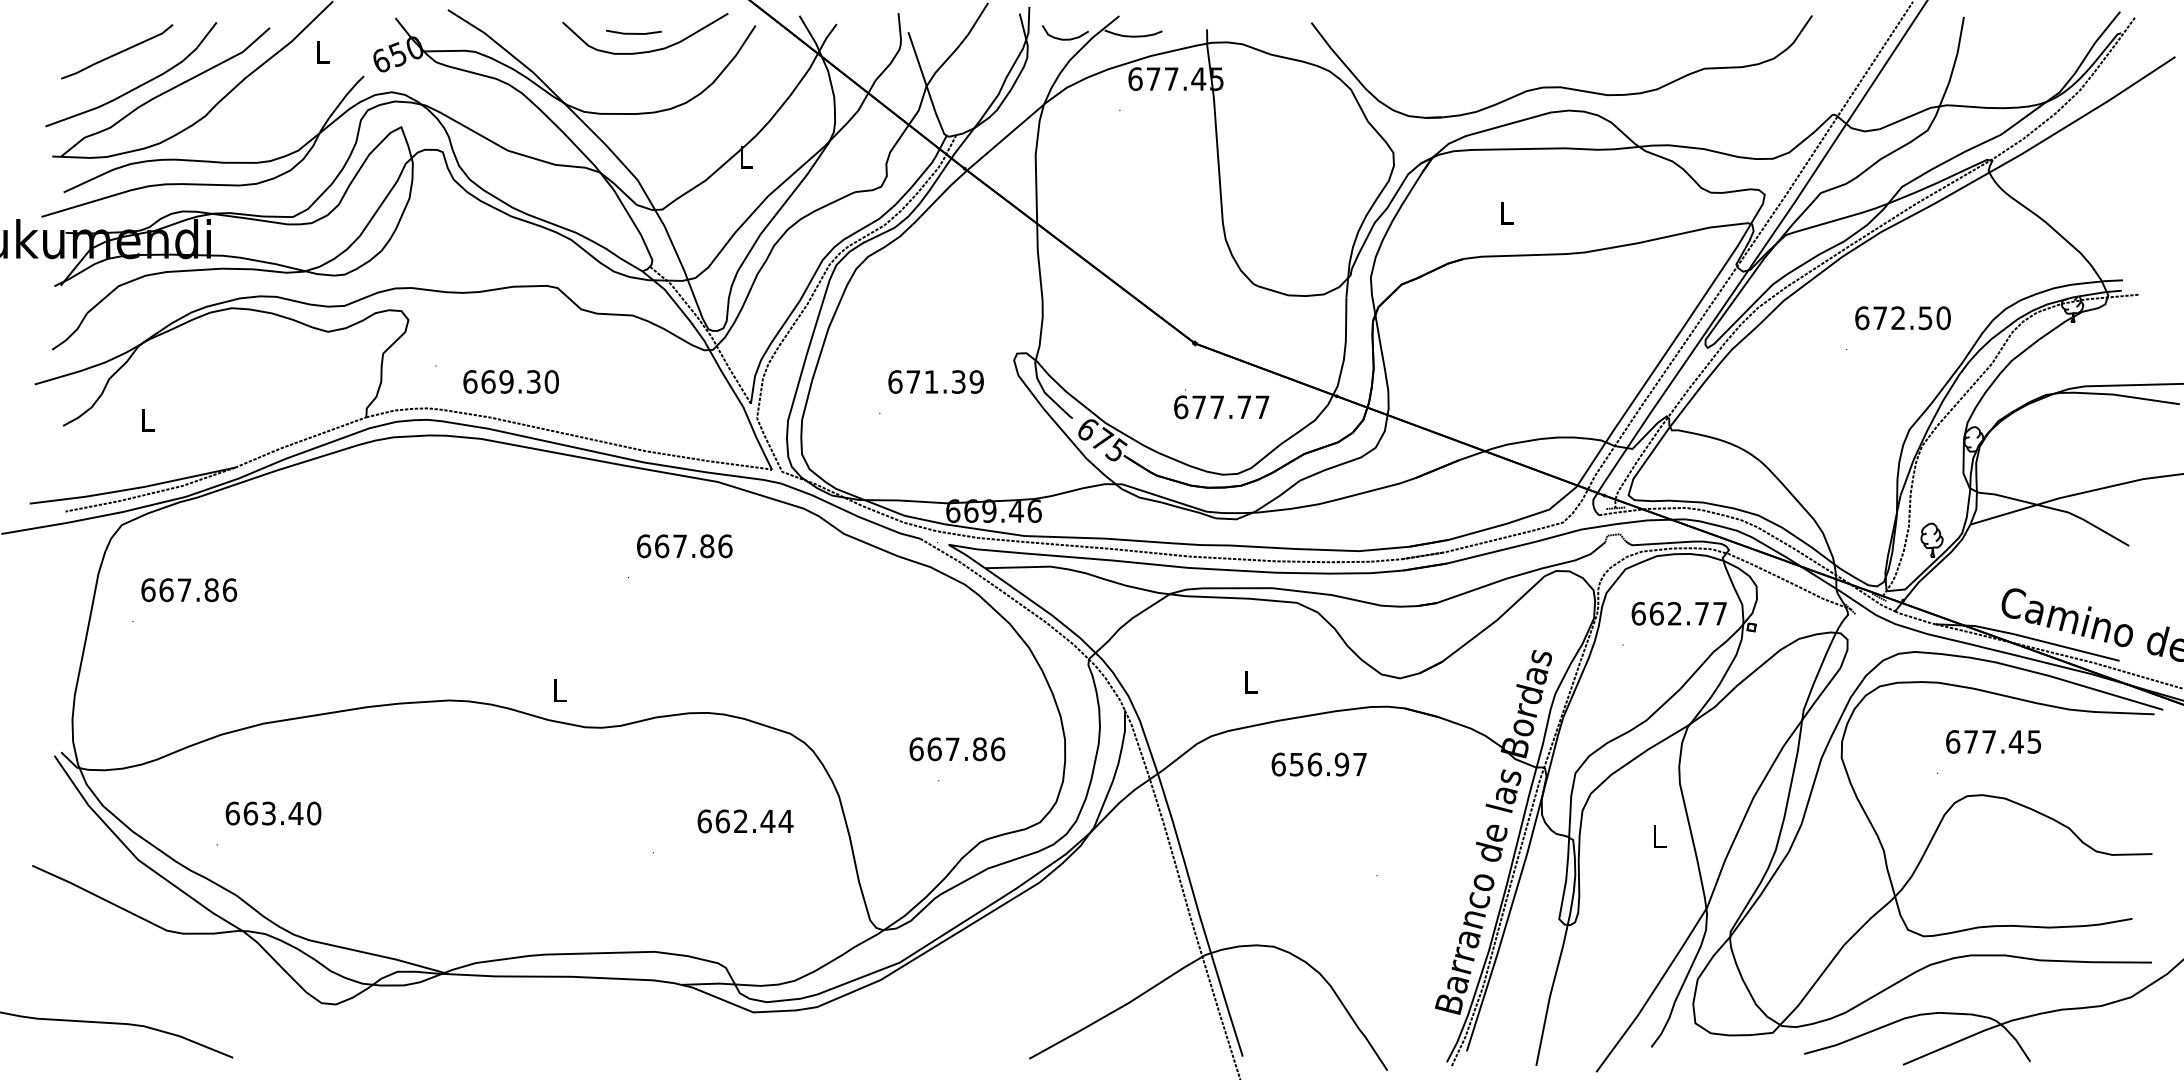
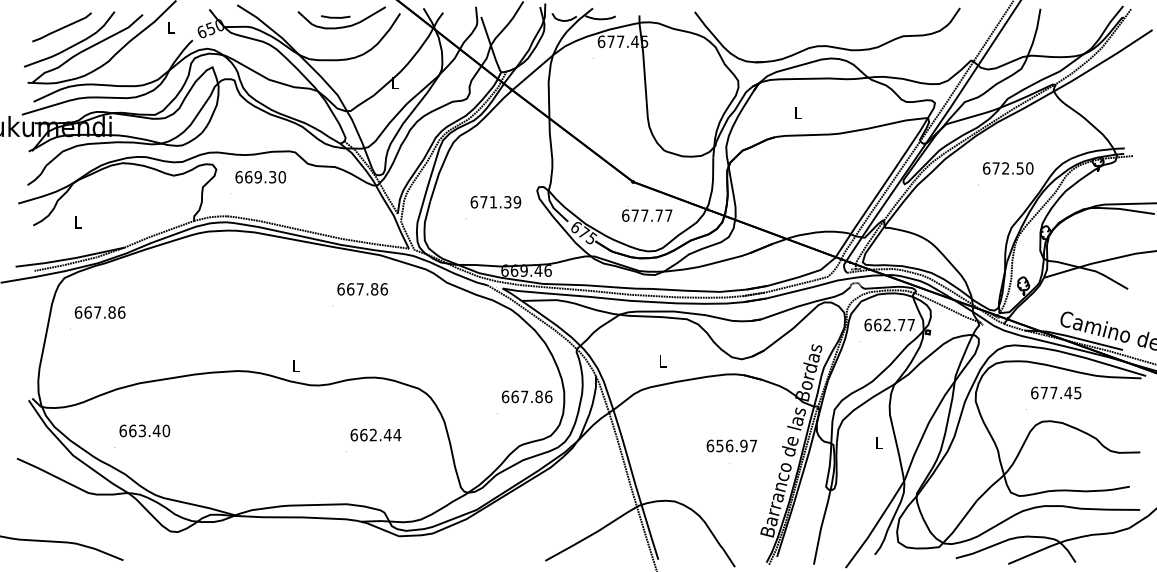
text: (510, 382) -> (260, 177), moved
text: (956, 748) -> (526, 396), moved
text: (1318, 763) -> (731, 445), moved
text: (744, 820) -> (375, 434), moved

